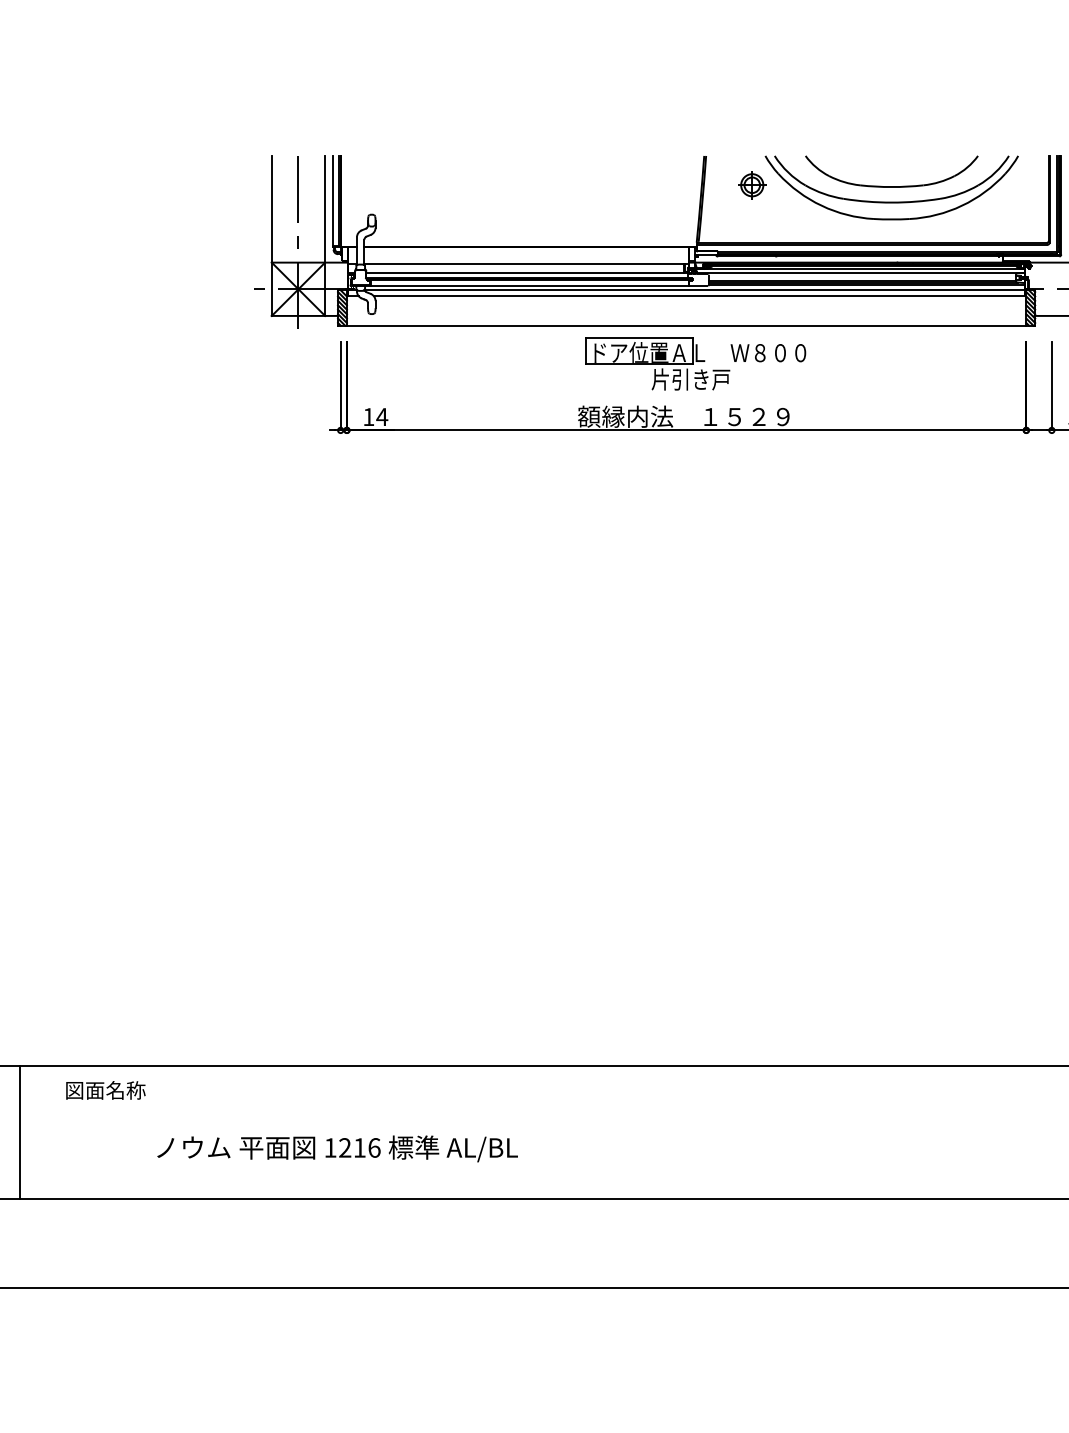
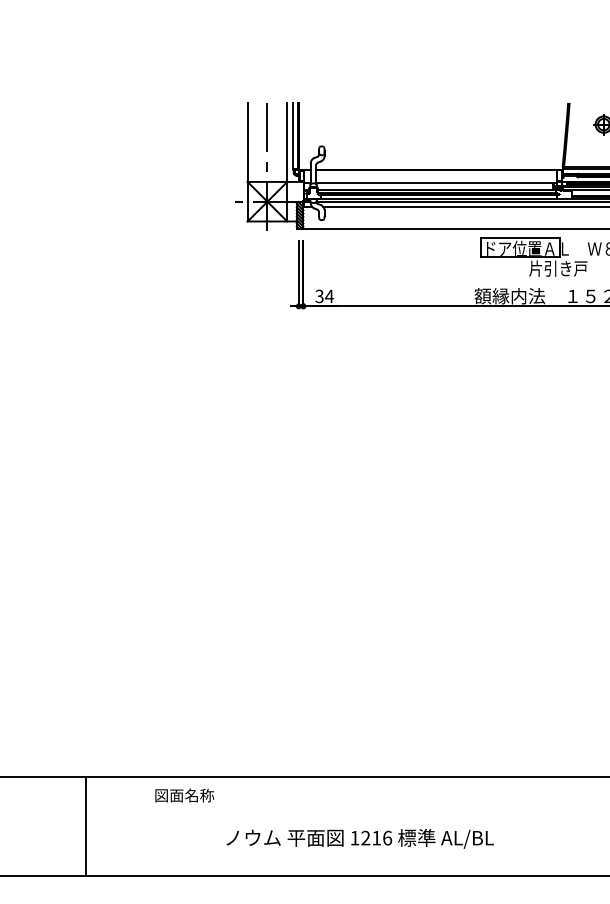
text: (368, 417) -> (319, 296), 14 -> 34
text: (105, 1090) -> (184, 795), moved
line: (19, 1132) -> (85, 826), moved
text: (337, 1148) -> (360, 838), moved

